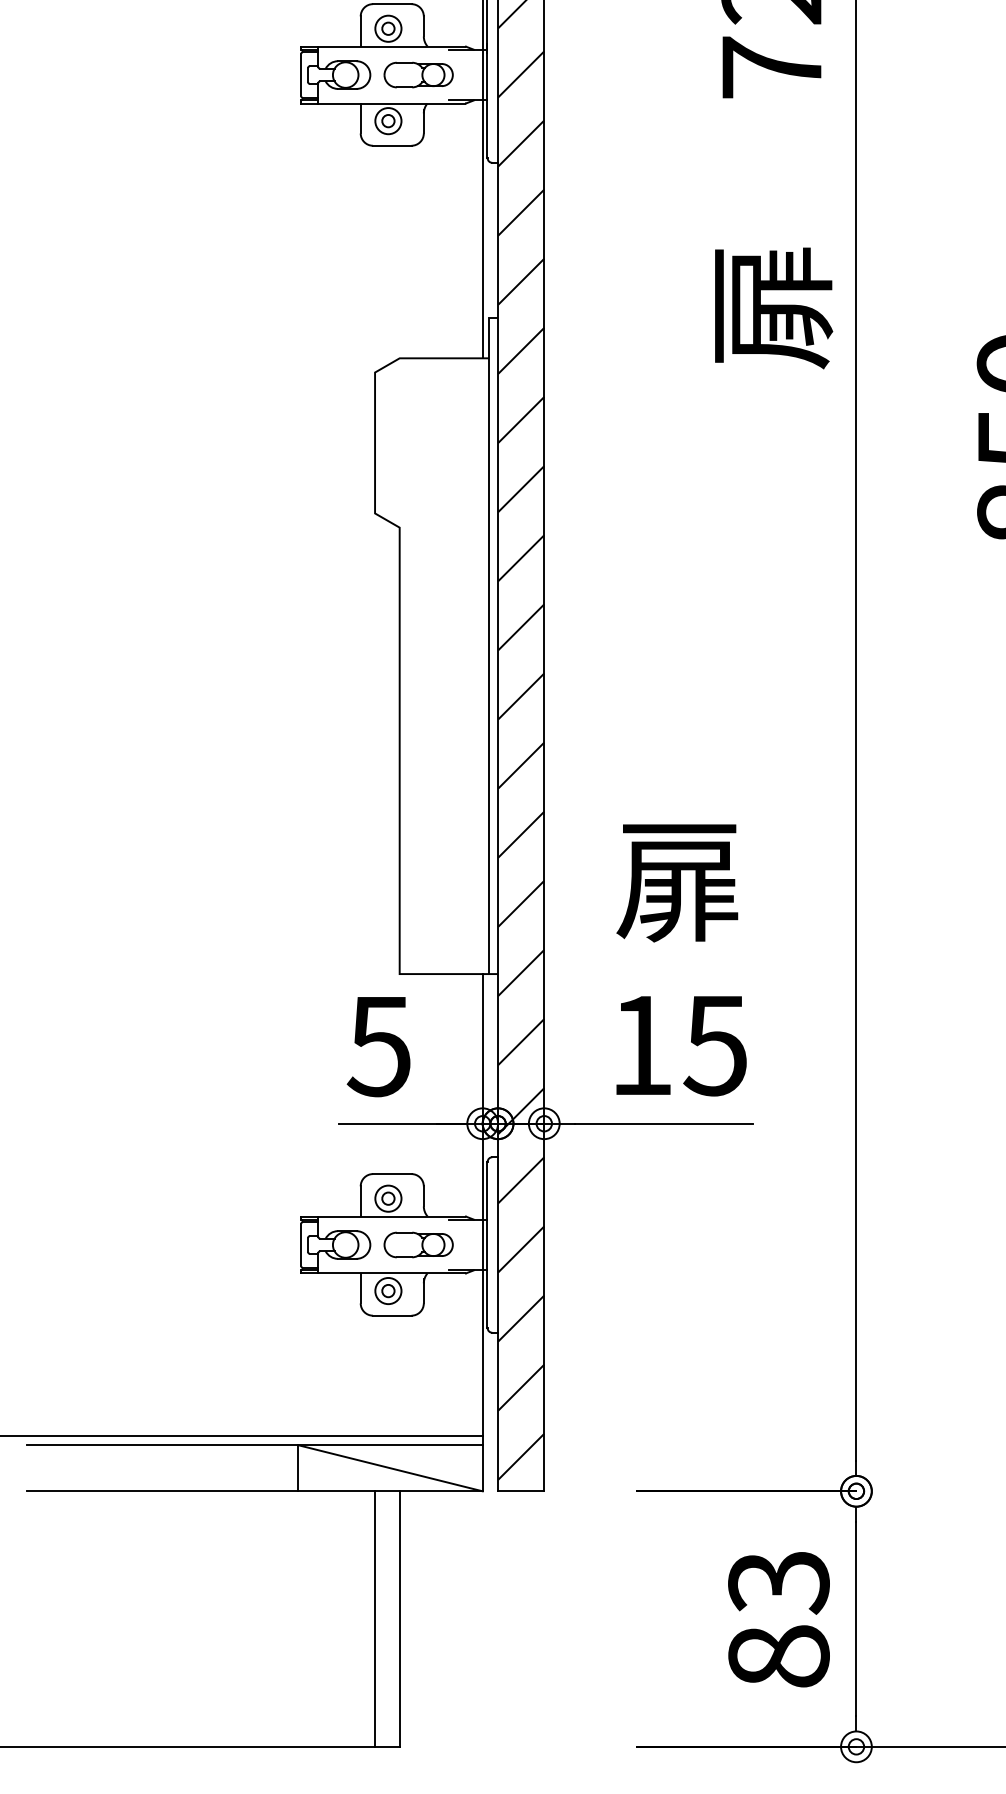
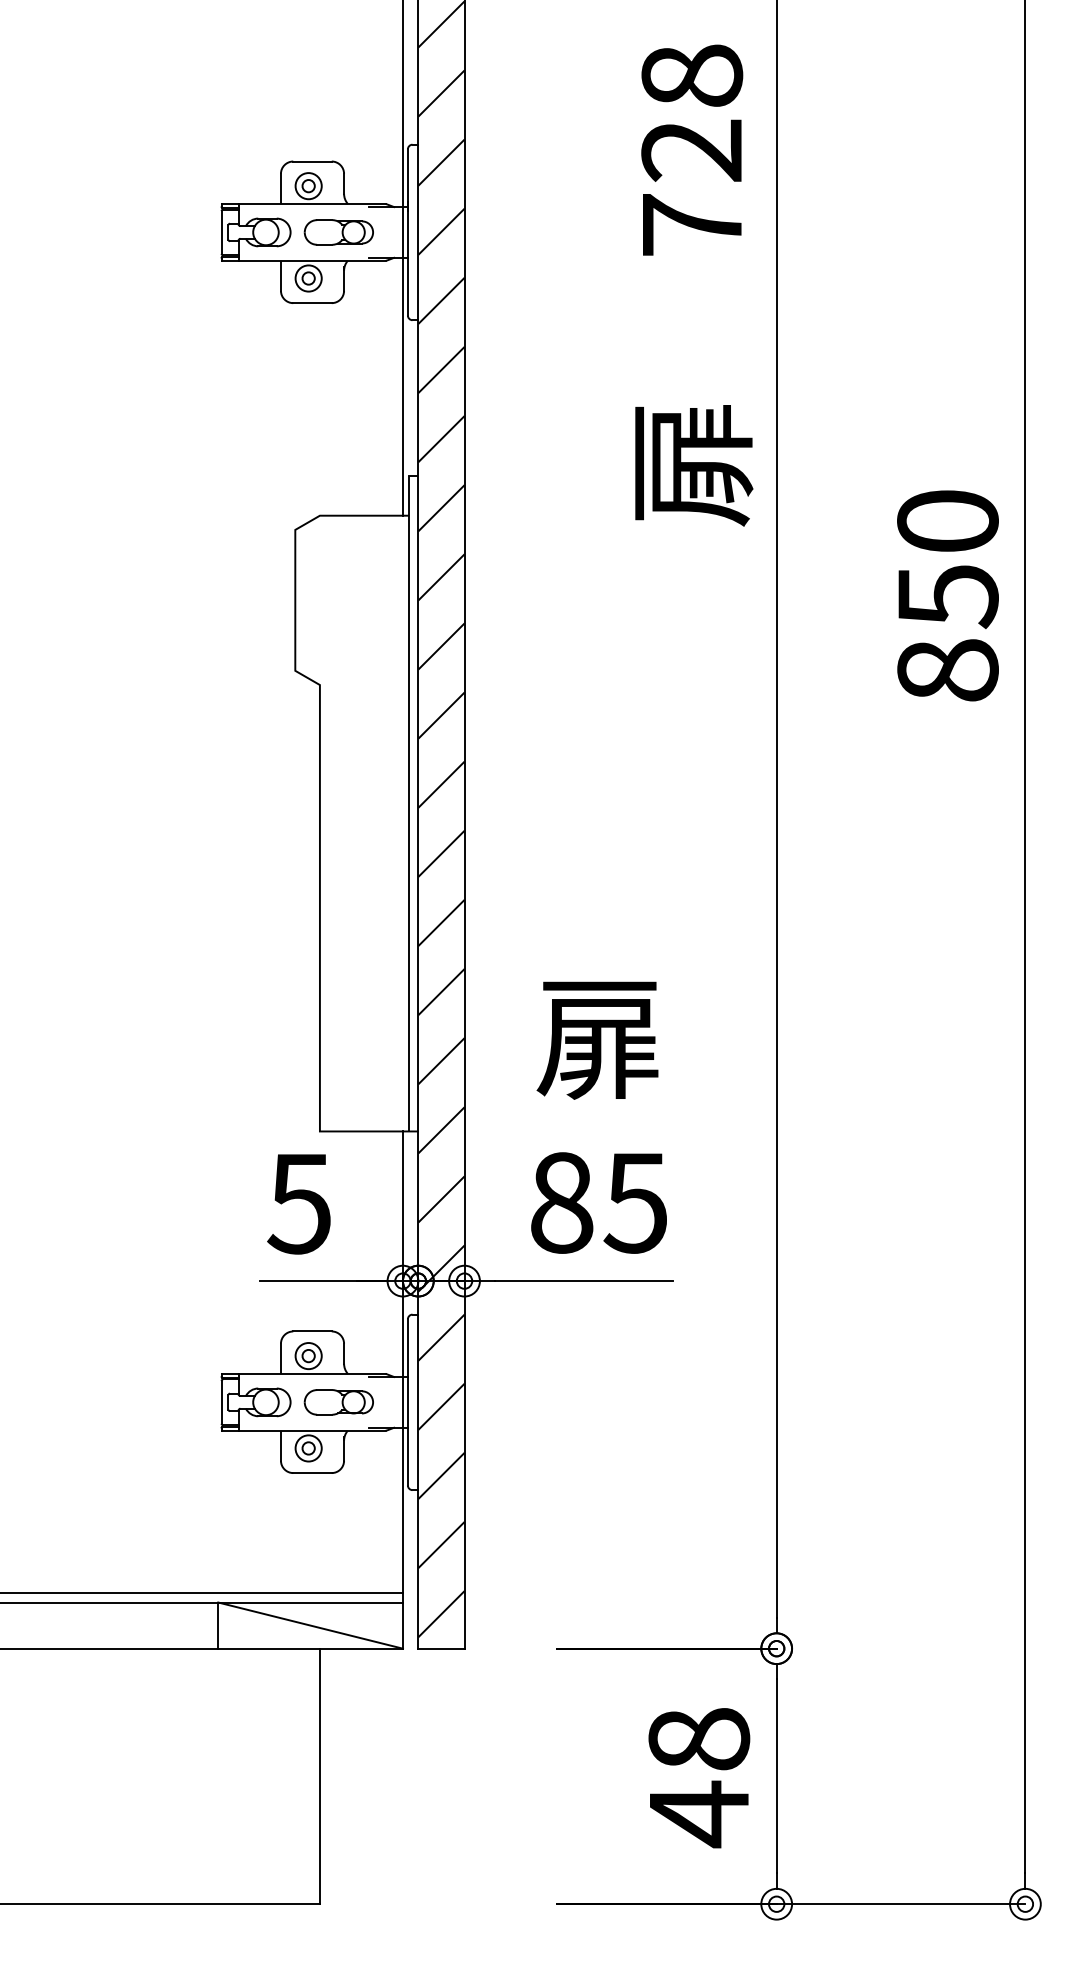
text: (642, 1045) -> (562, 1202), 15 -> 85
line: (375, 1619) -> (295, 1776), removed
text: (779, 1621) -> (699, 1778), 83 -> 48

